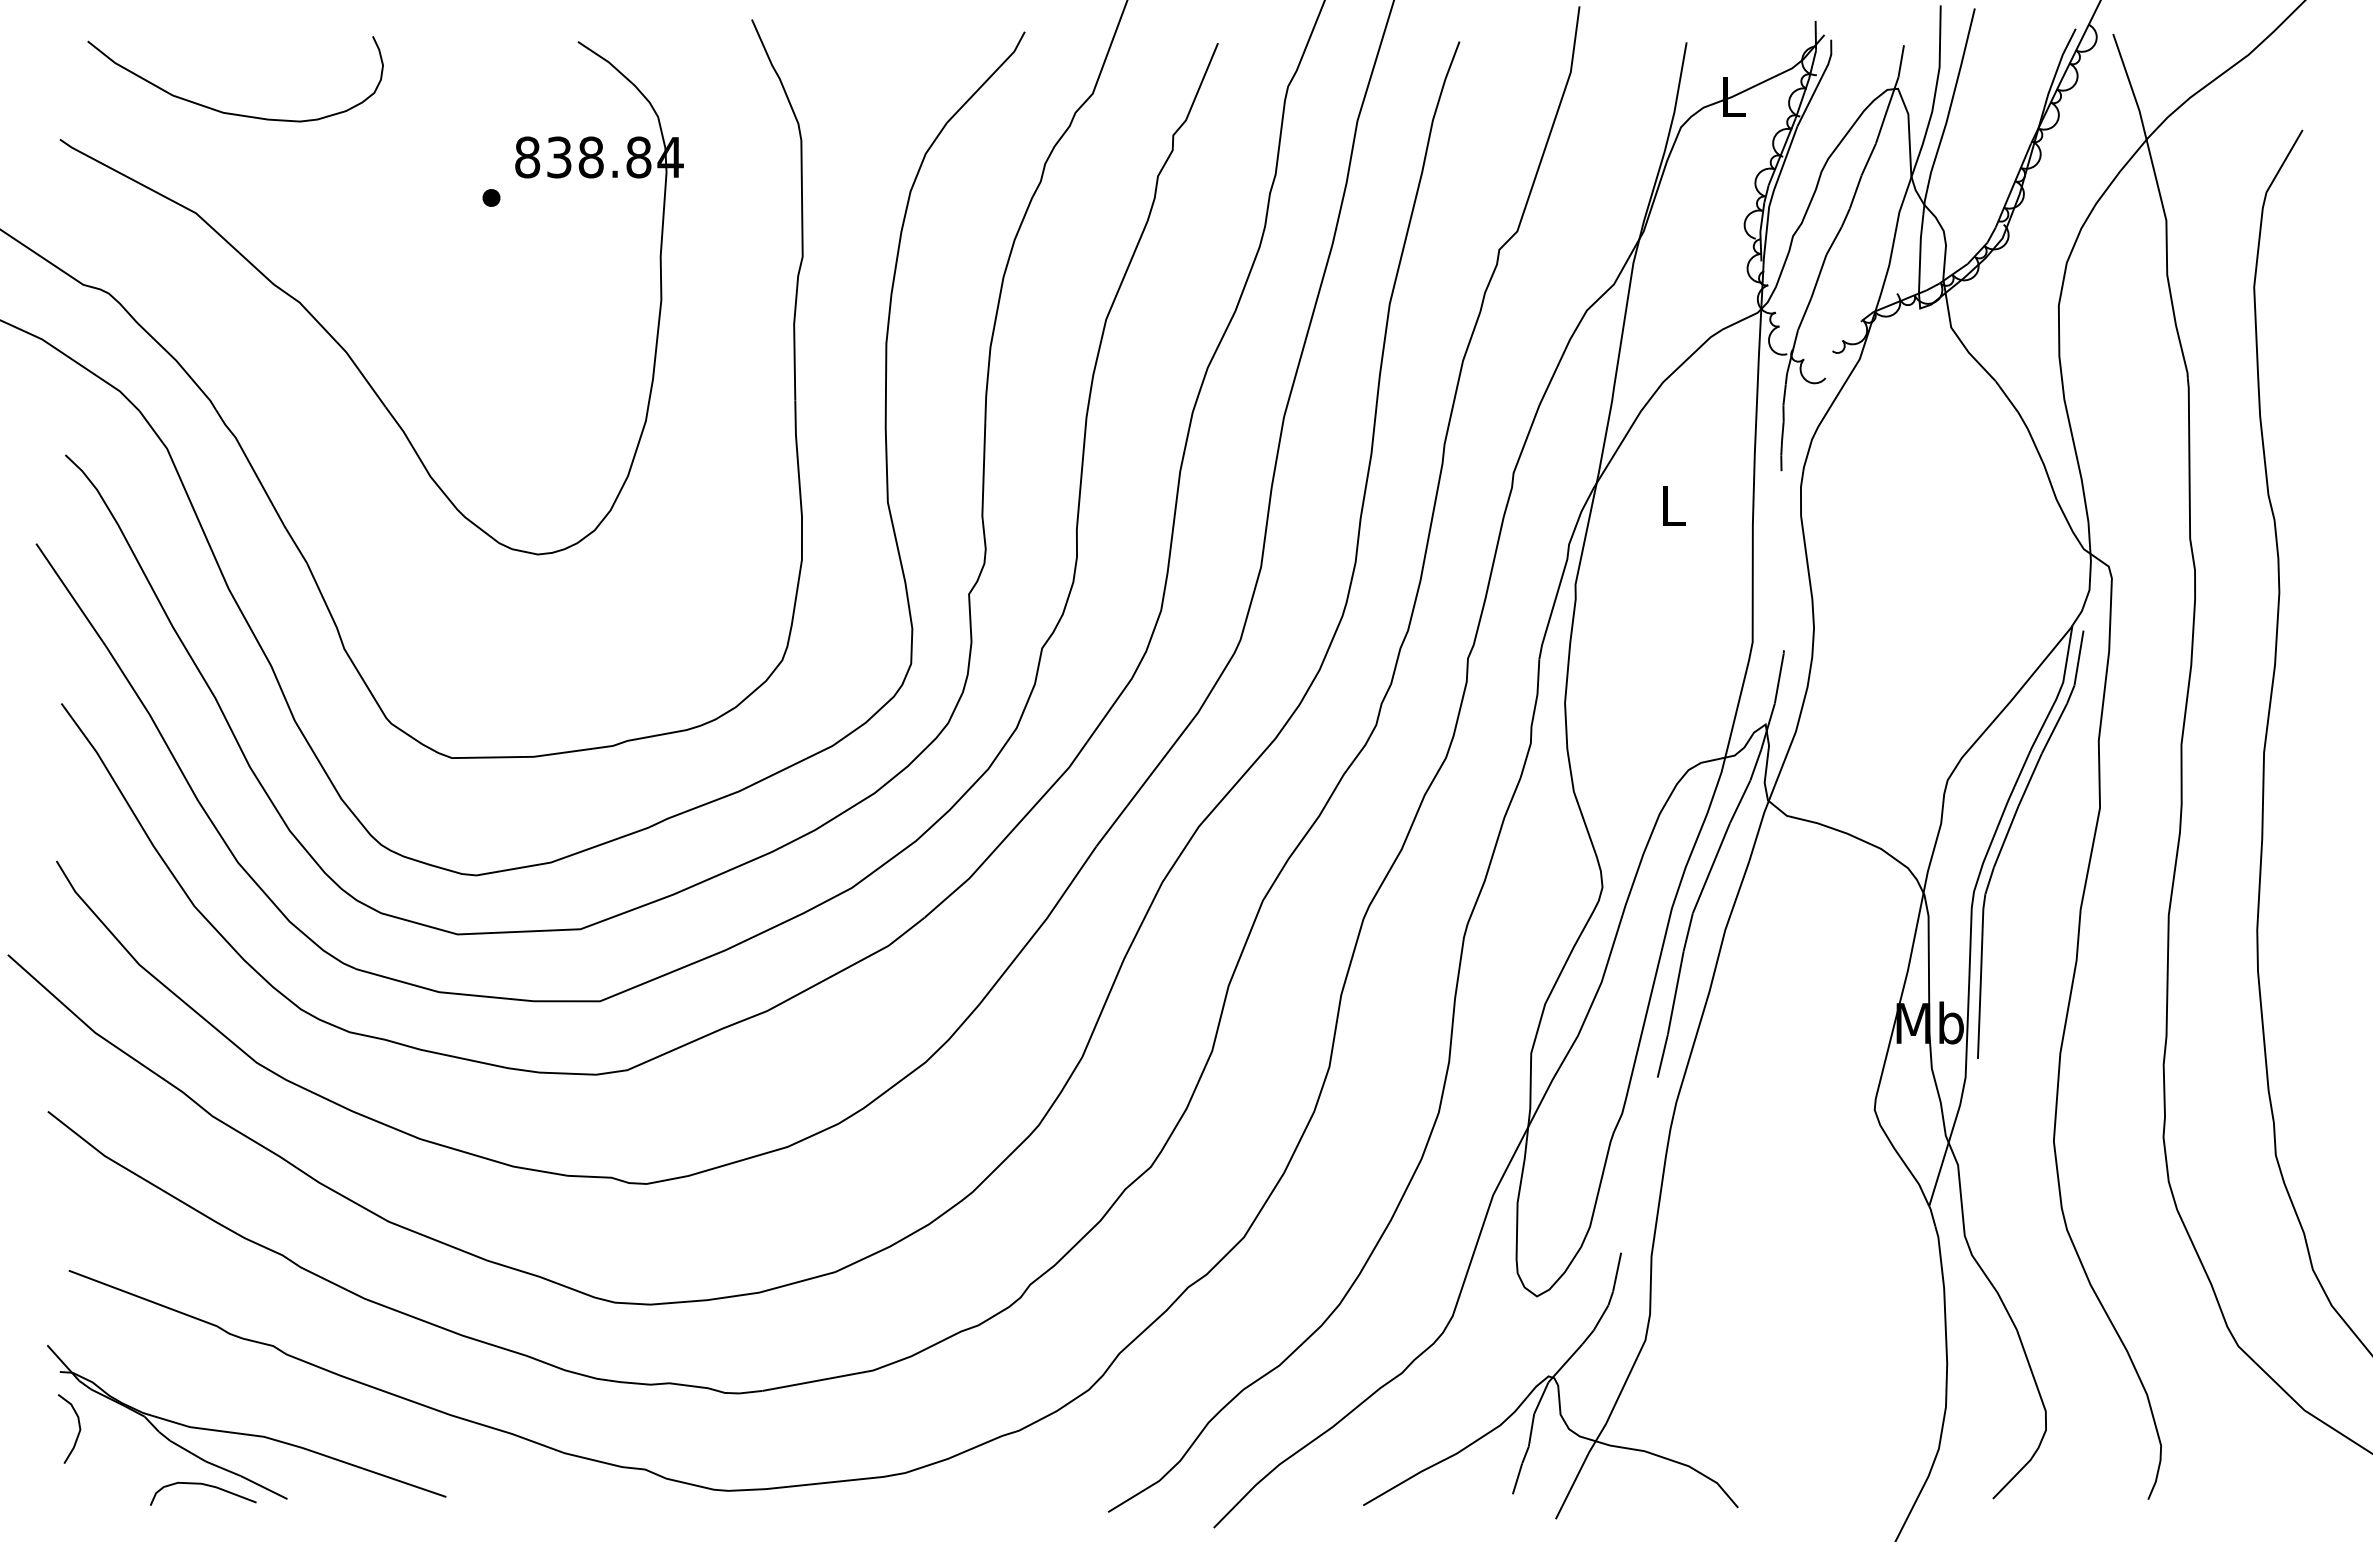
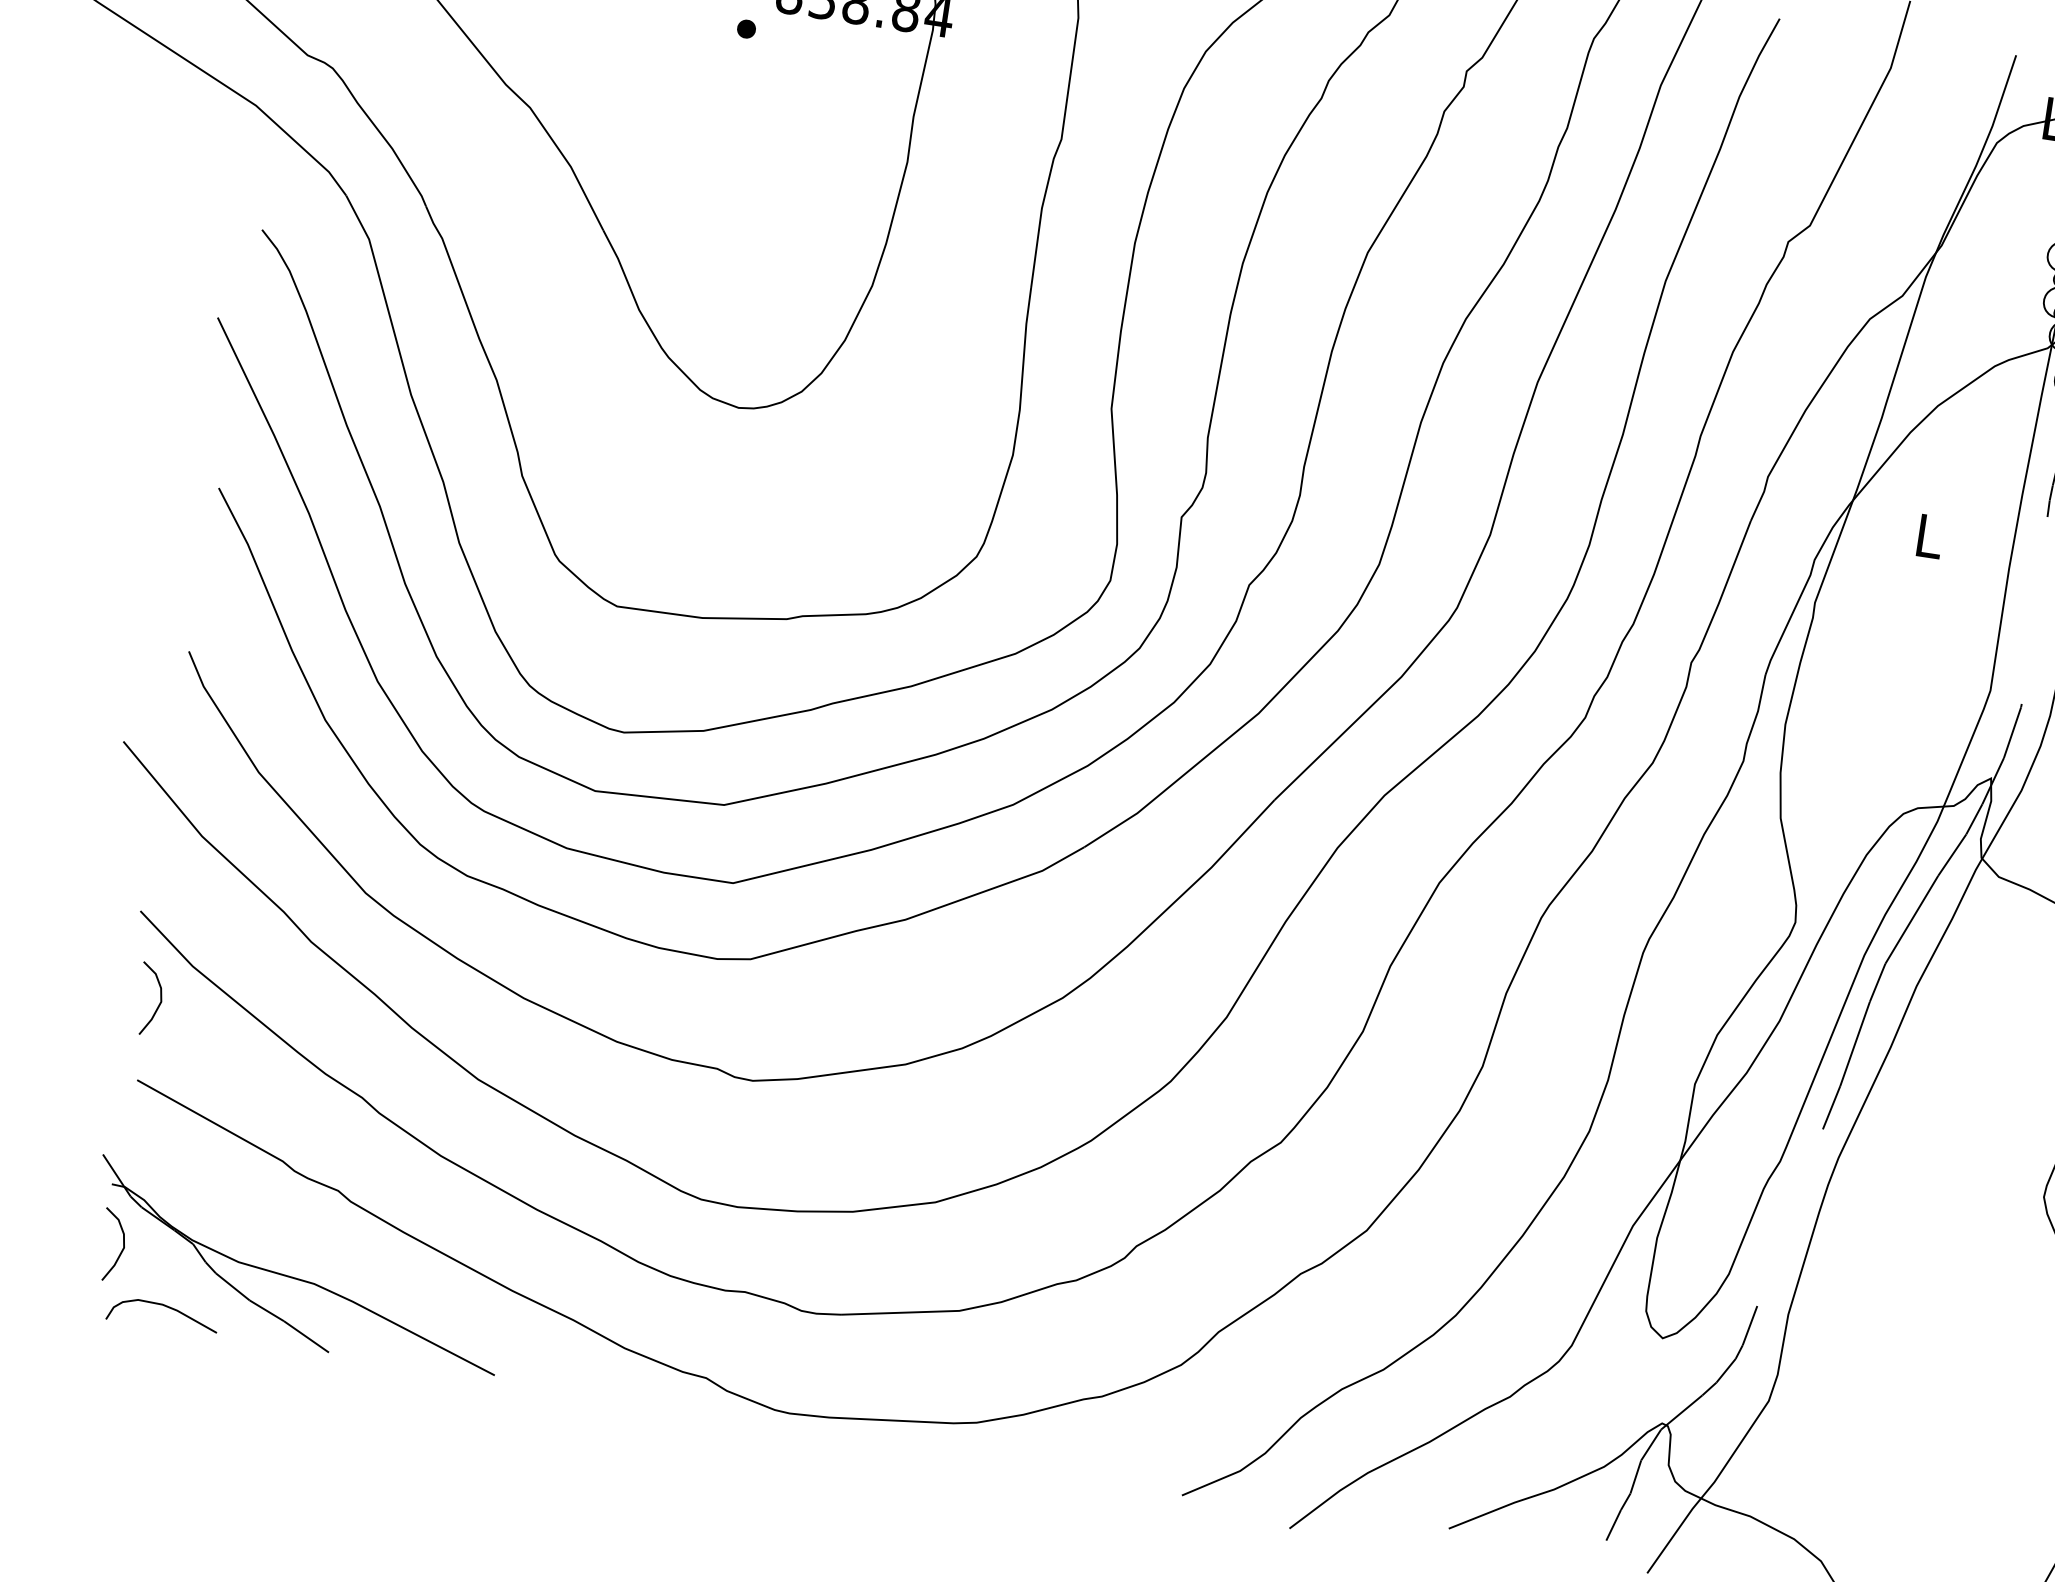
curve: (78, 1189) -> (160, 997), added
curve: (203, 1485) -> (164, 1306), moved

